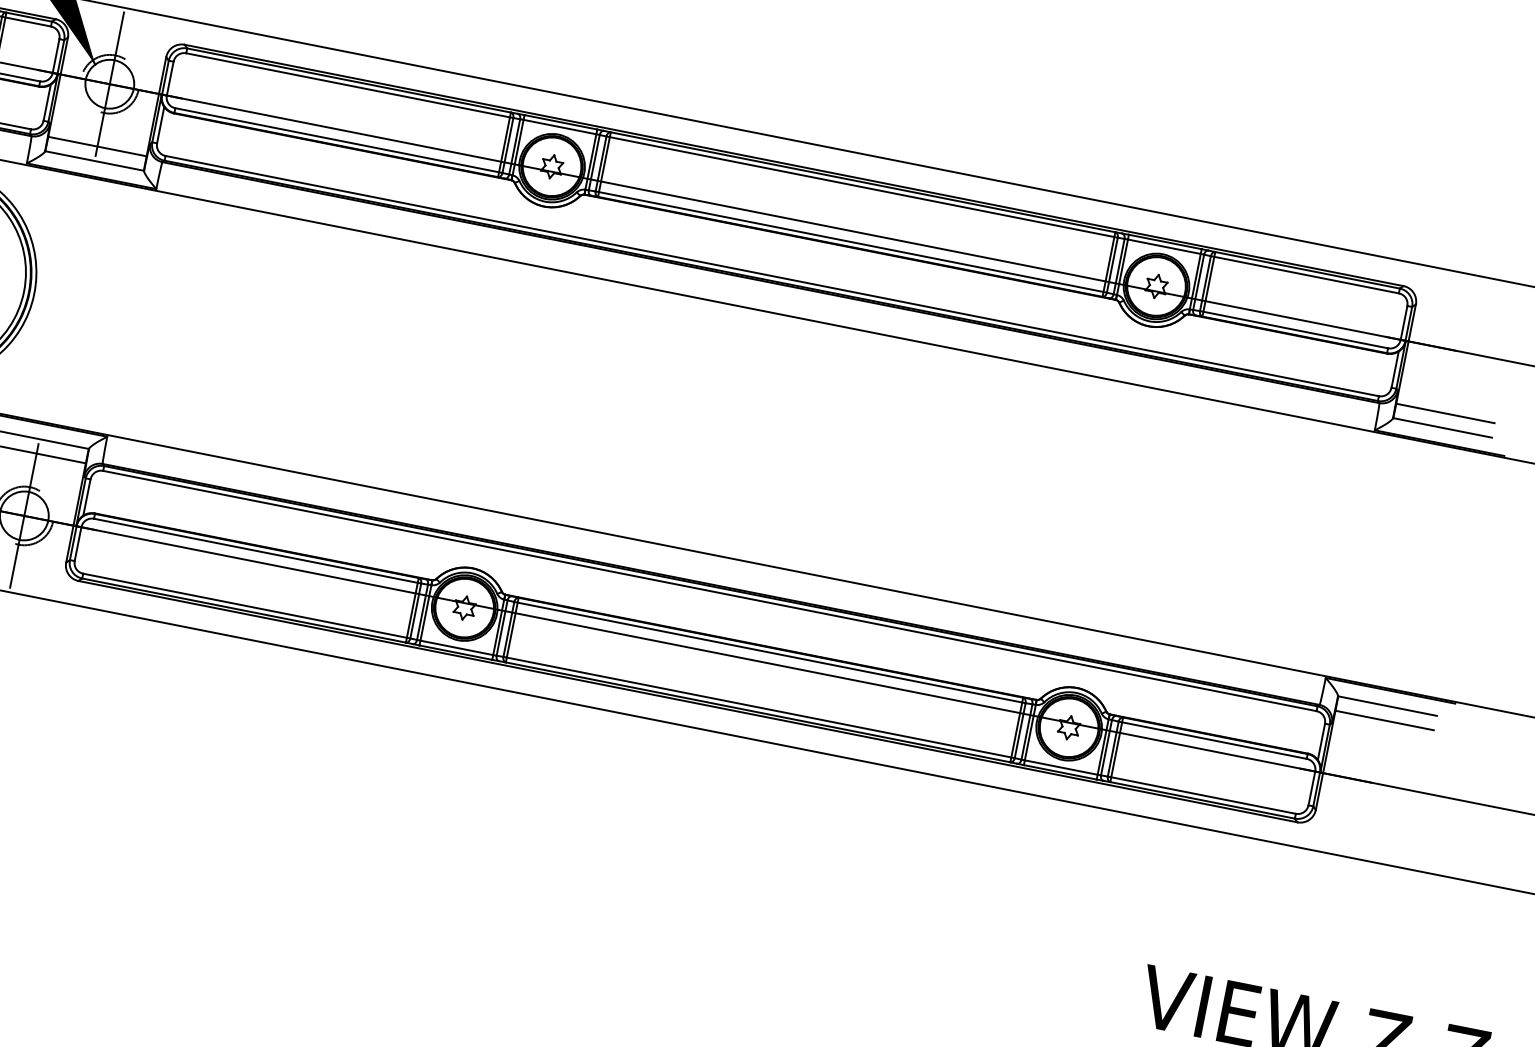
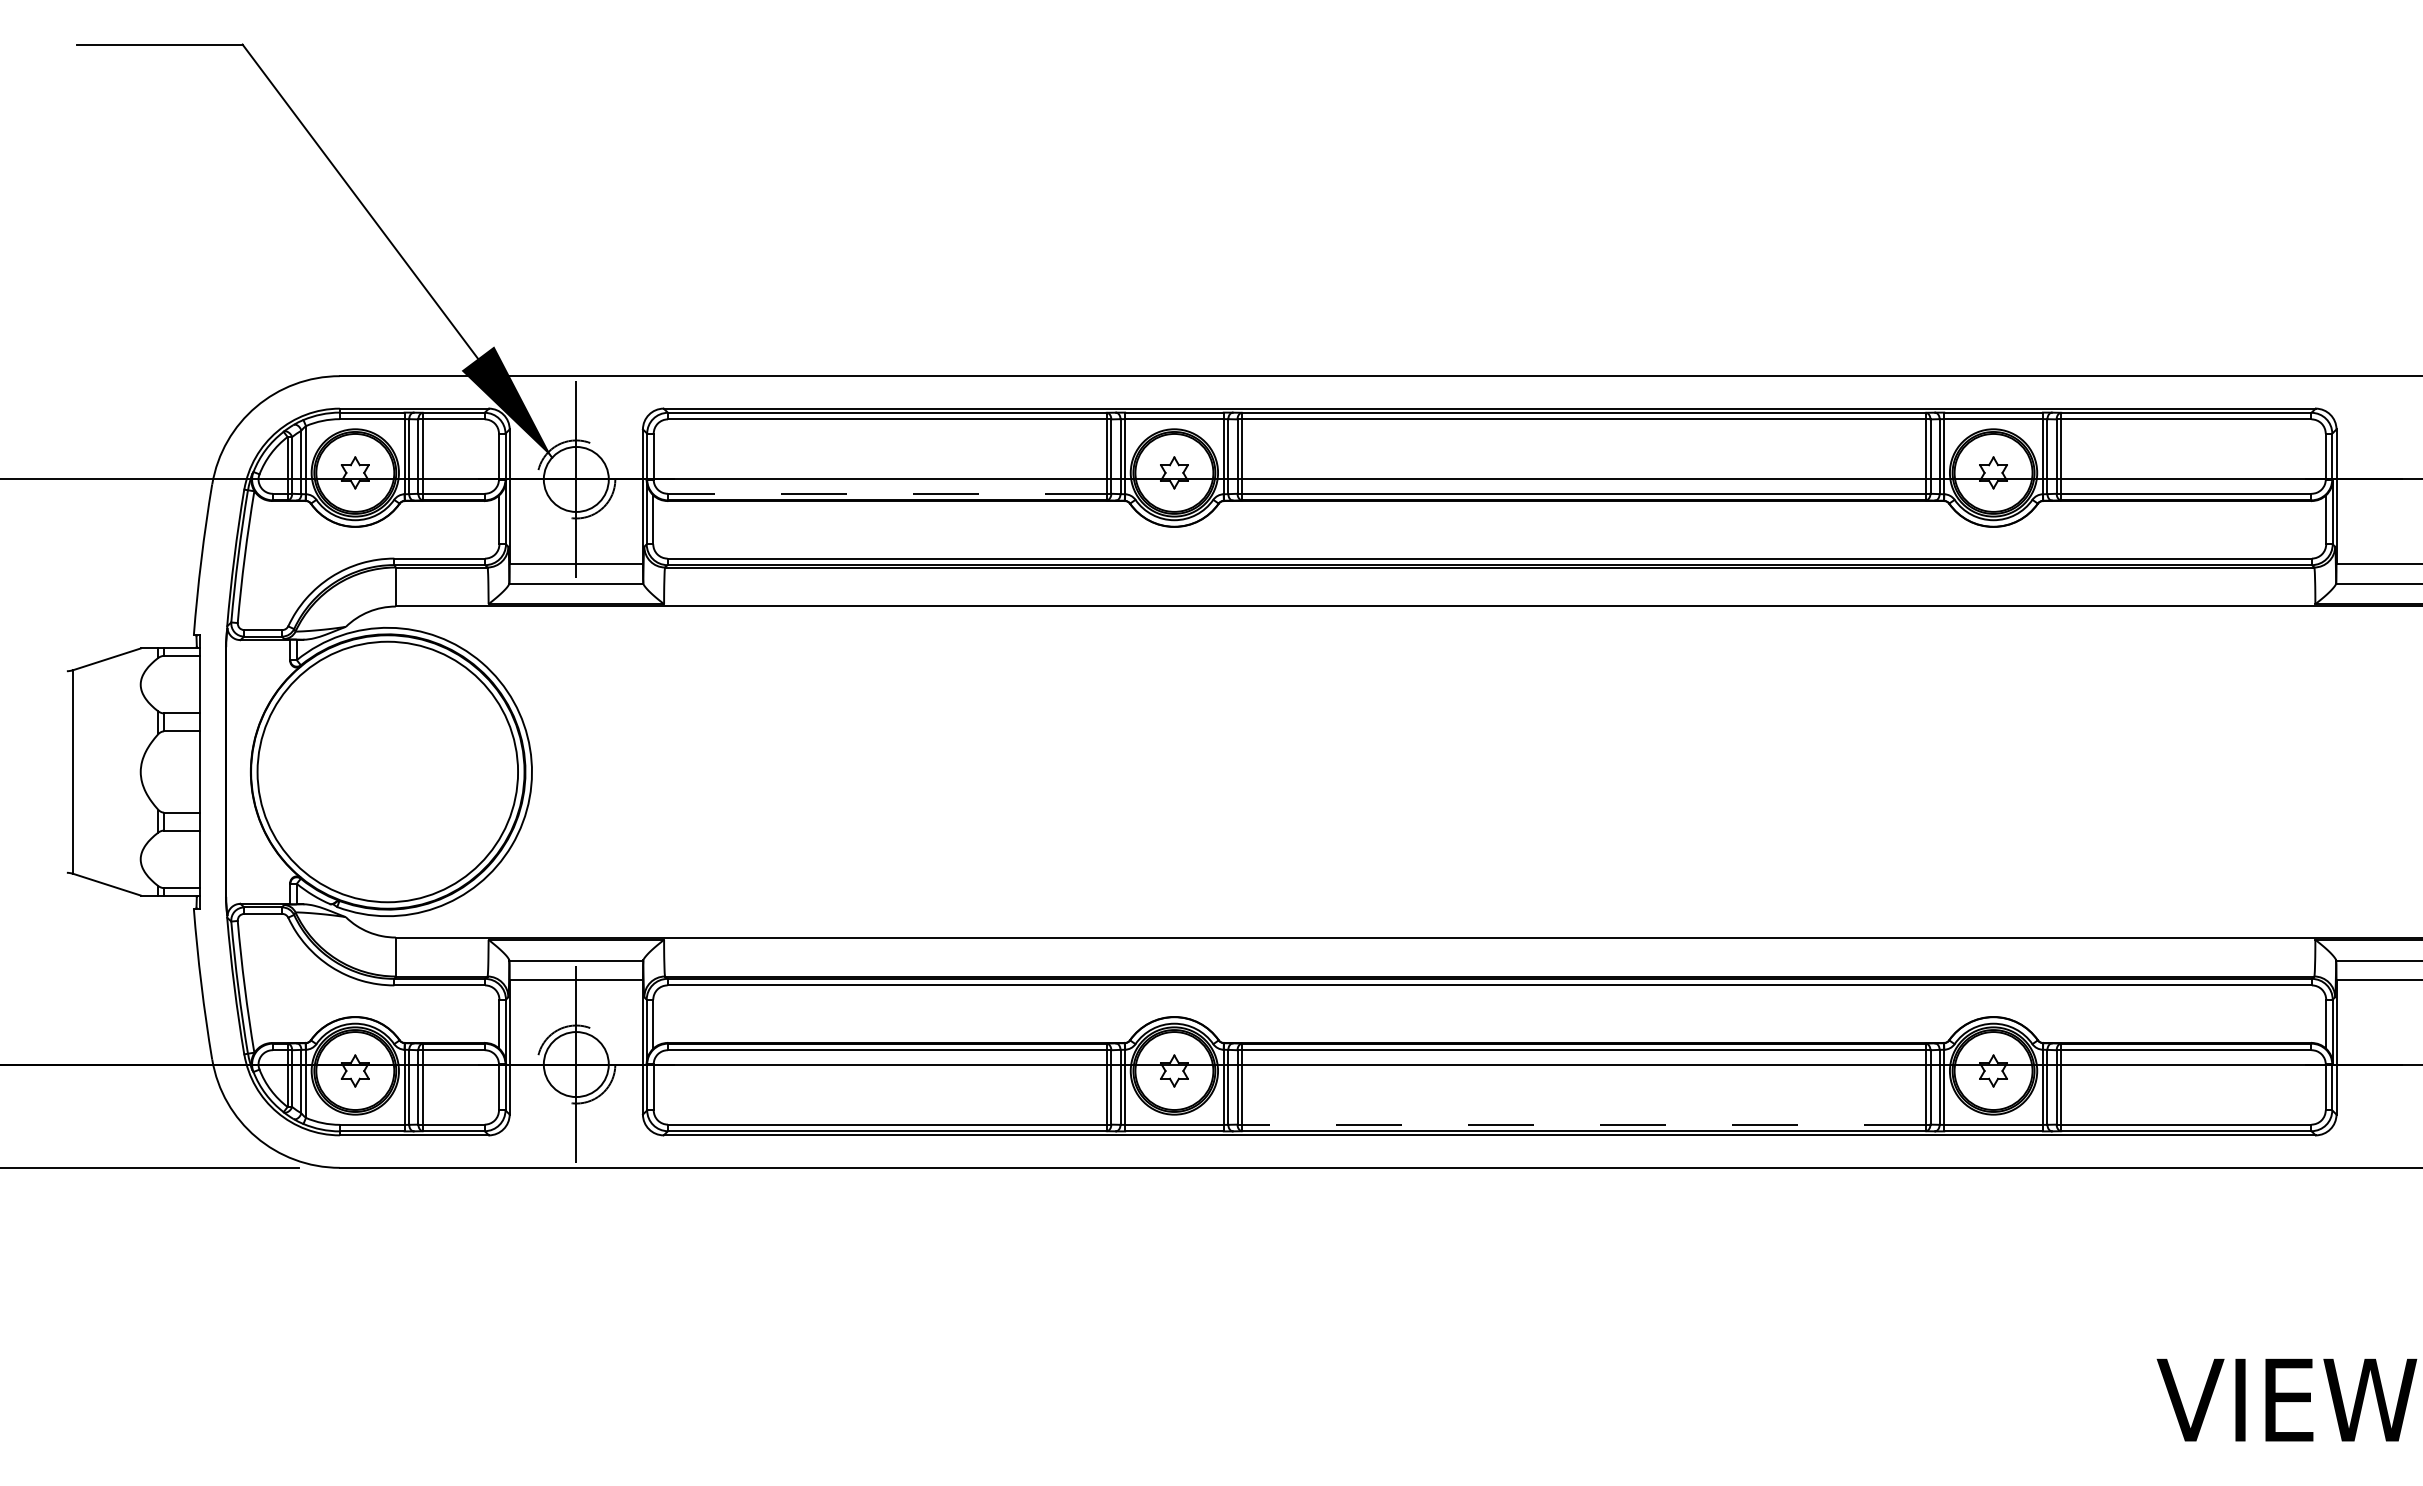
line: (338, 140) -> (889, 493), solid -> dashed
line: (758, 707) -> (1583, 1124), solid -> dashed

